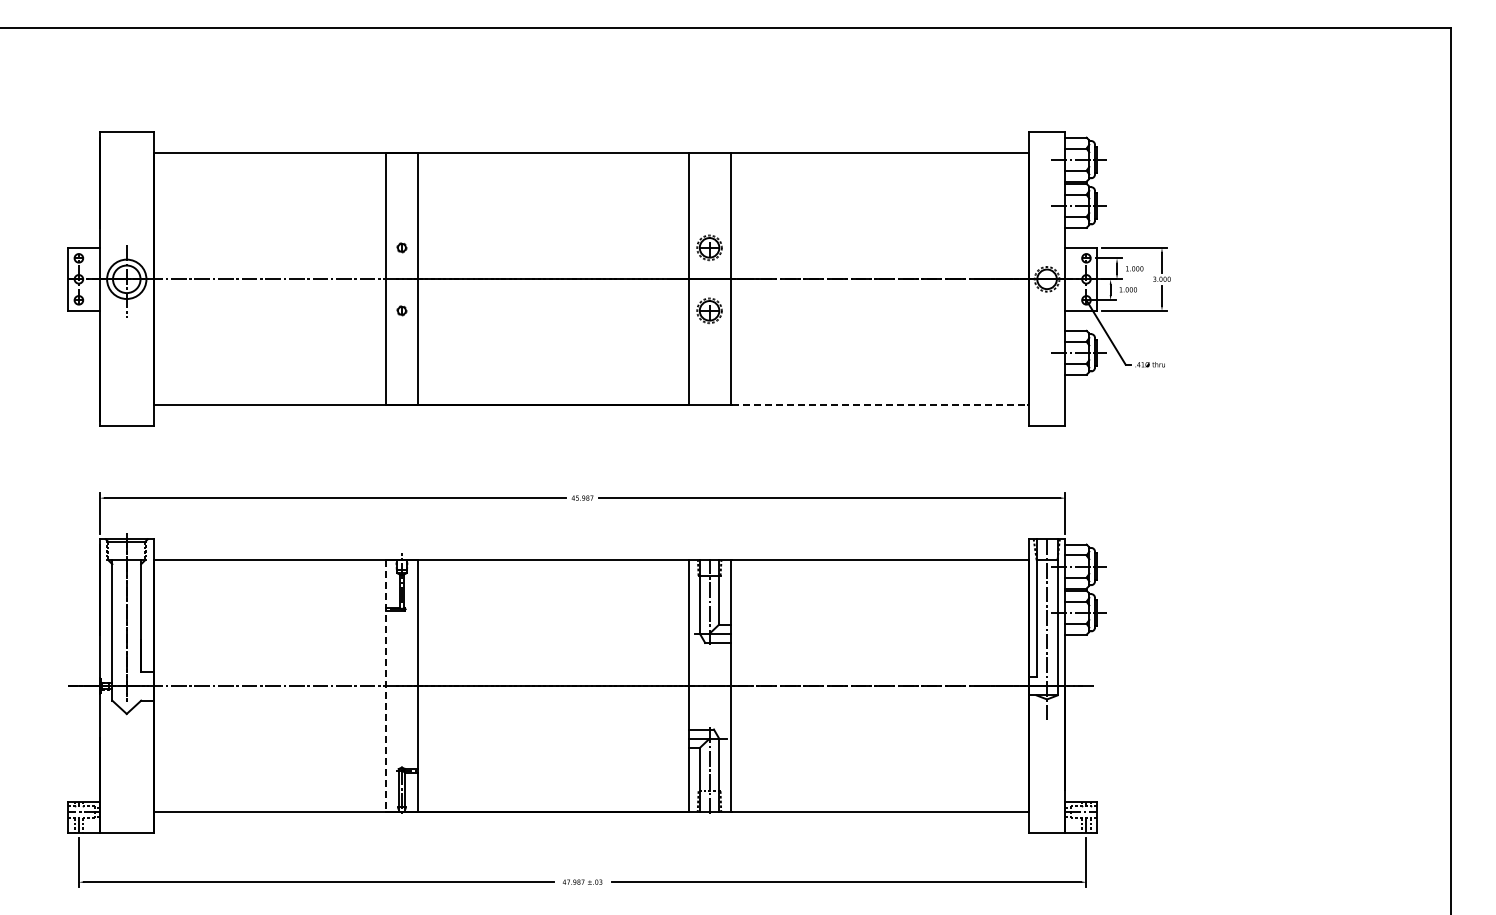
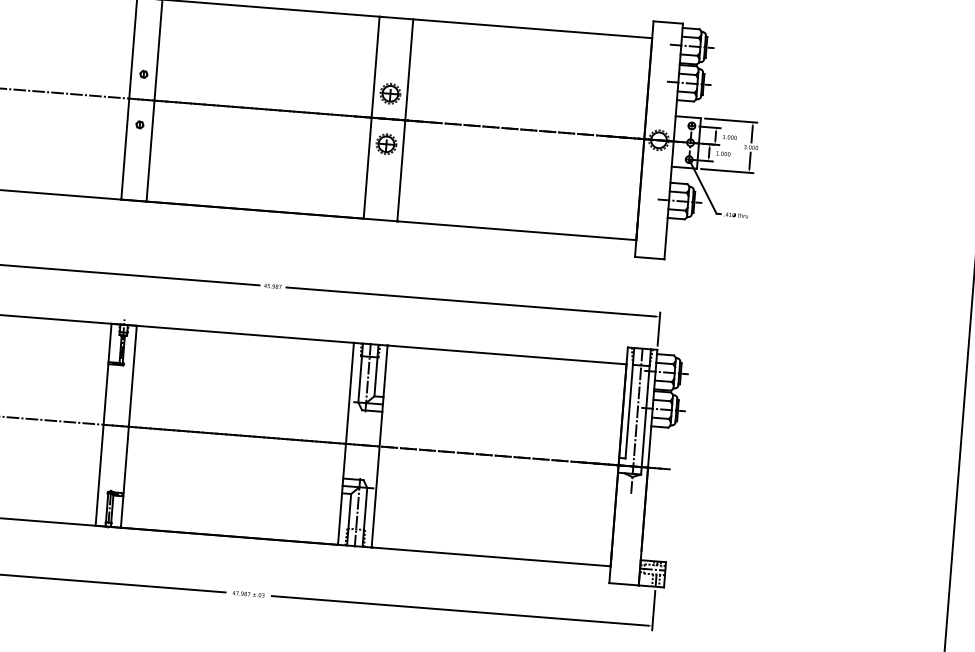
line: (880, 405) -> (517, 230), dashed -> solid
line: (386, 686) -> (103, 425), dashed -> solid

